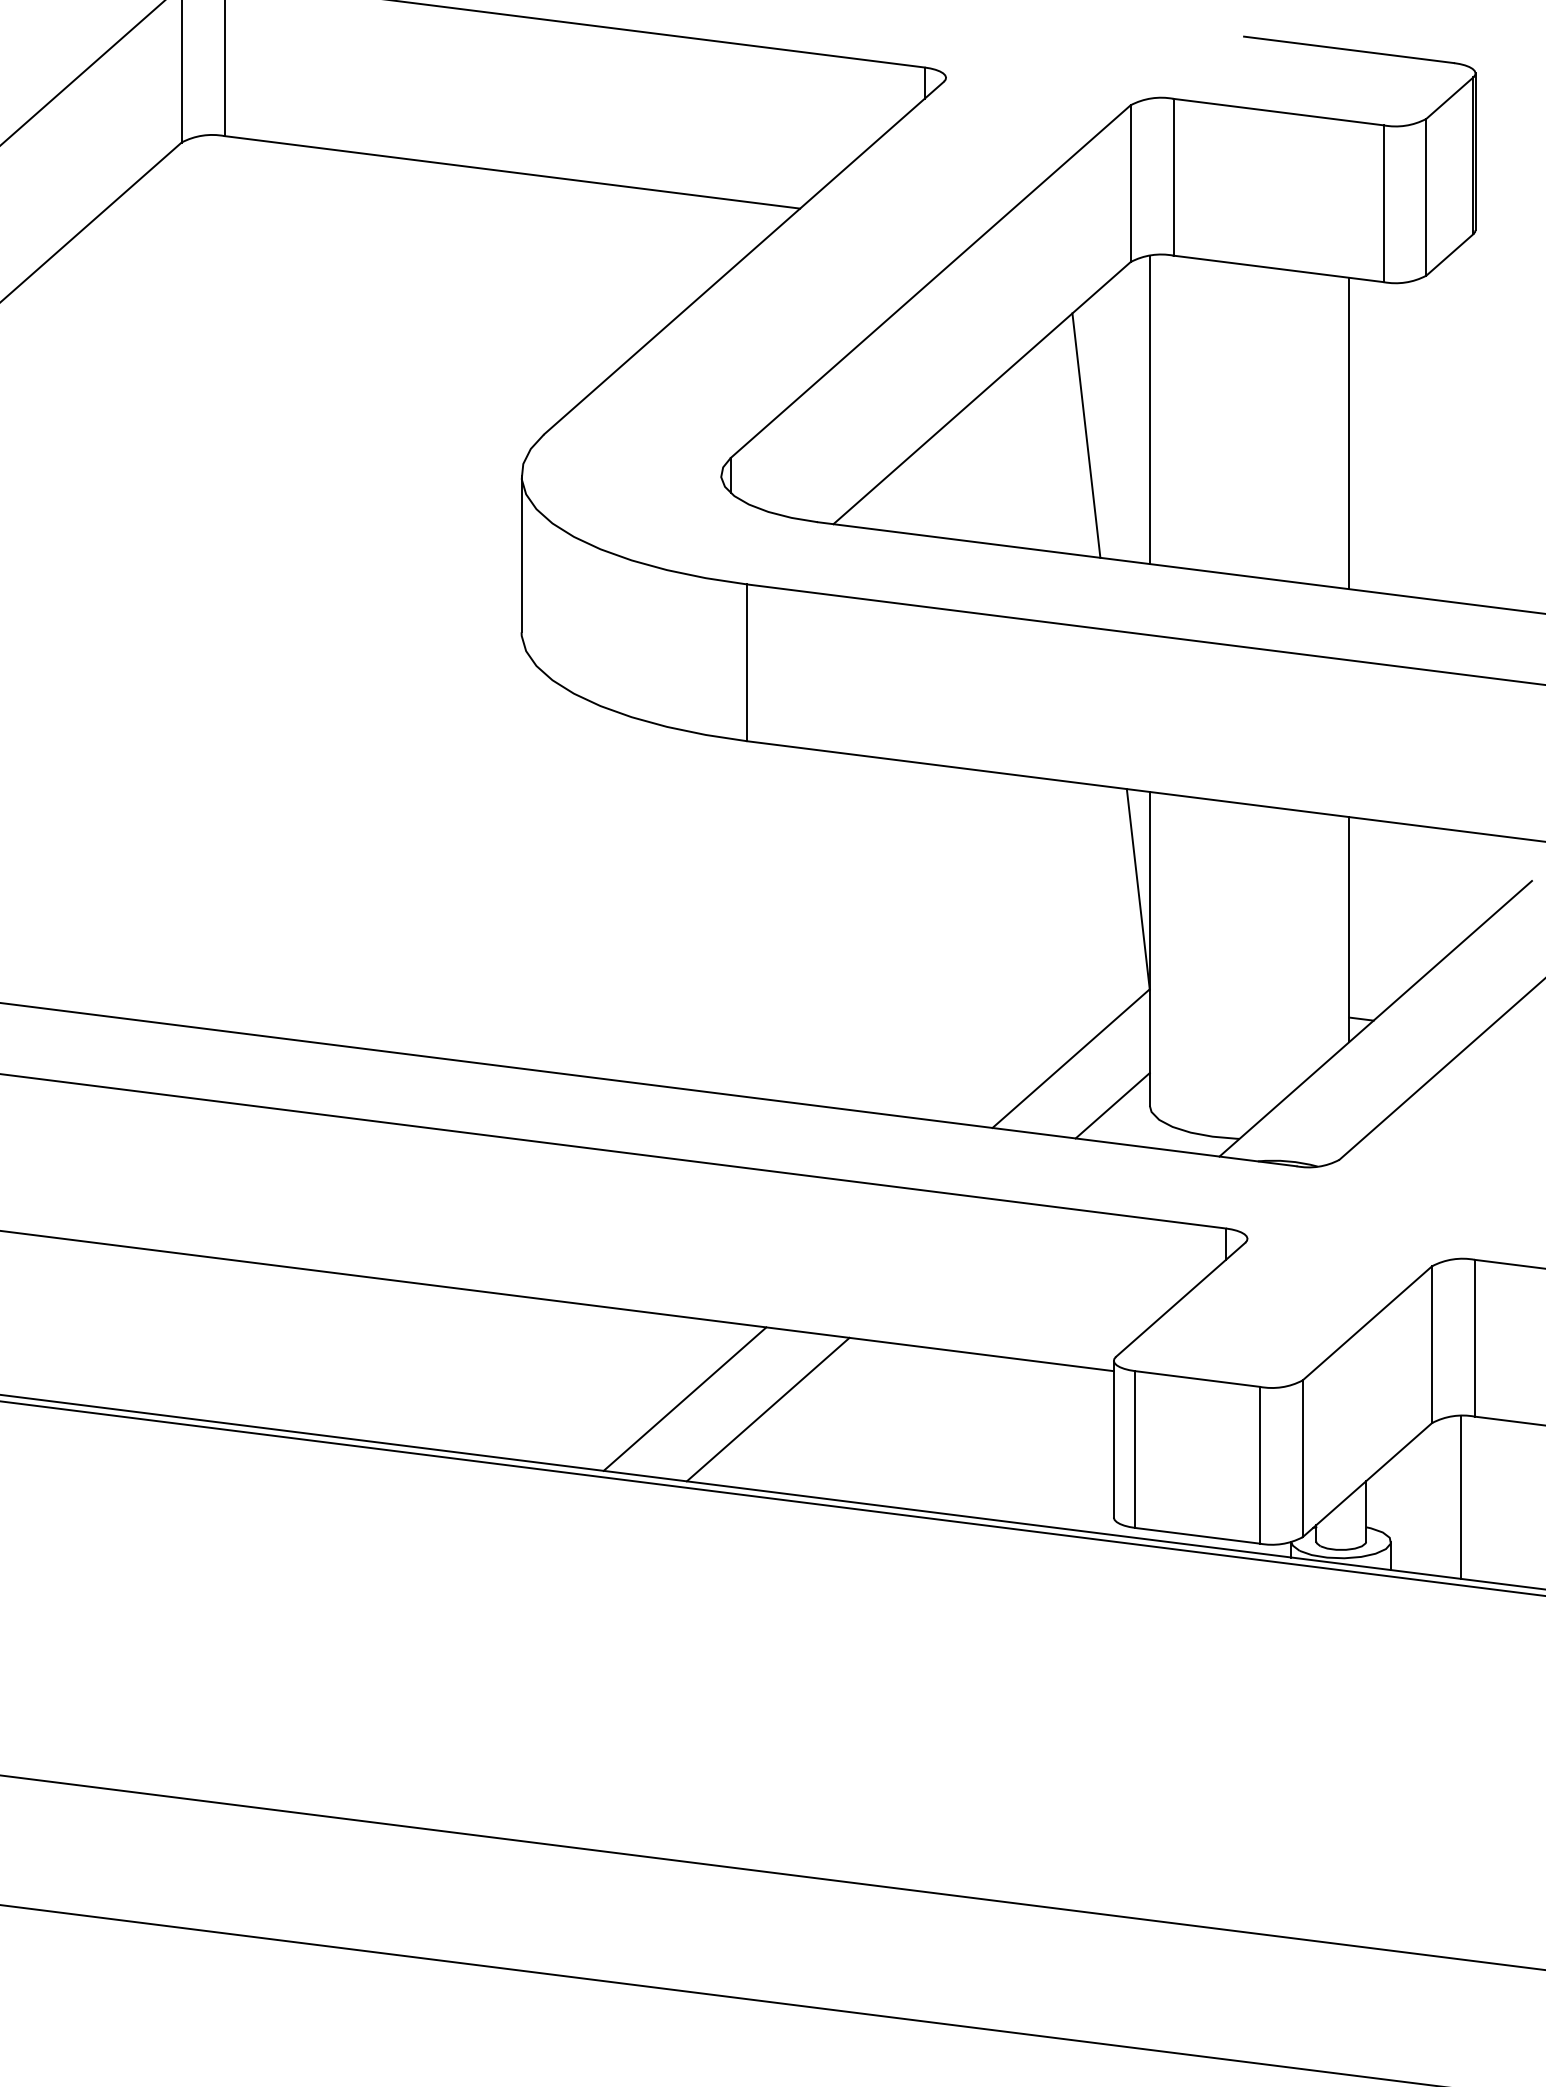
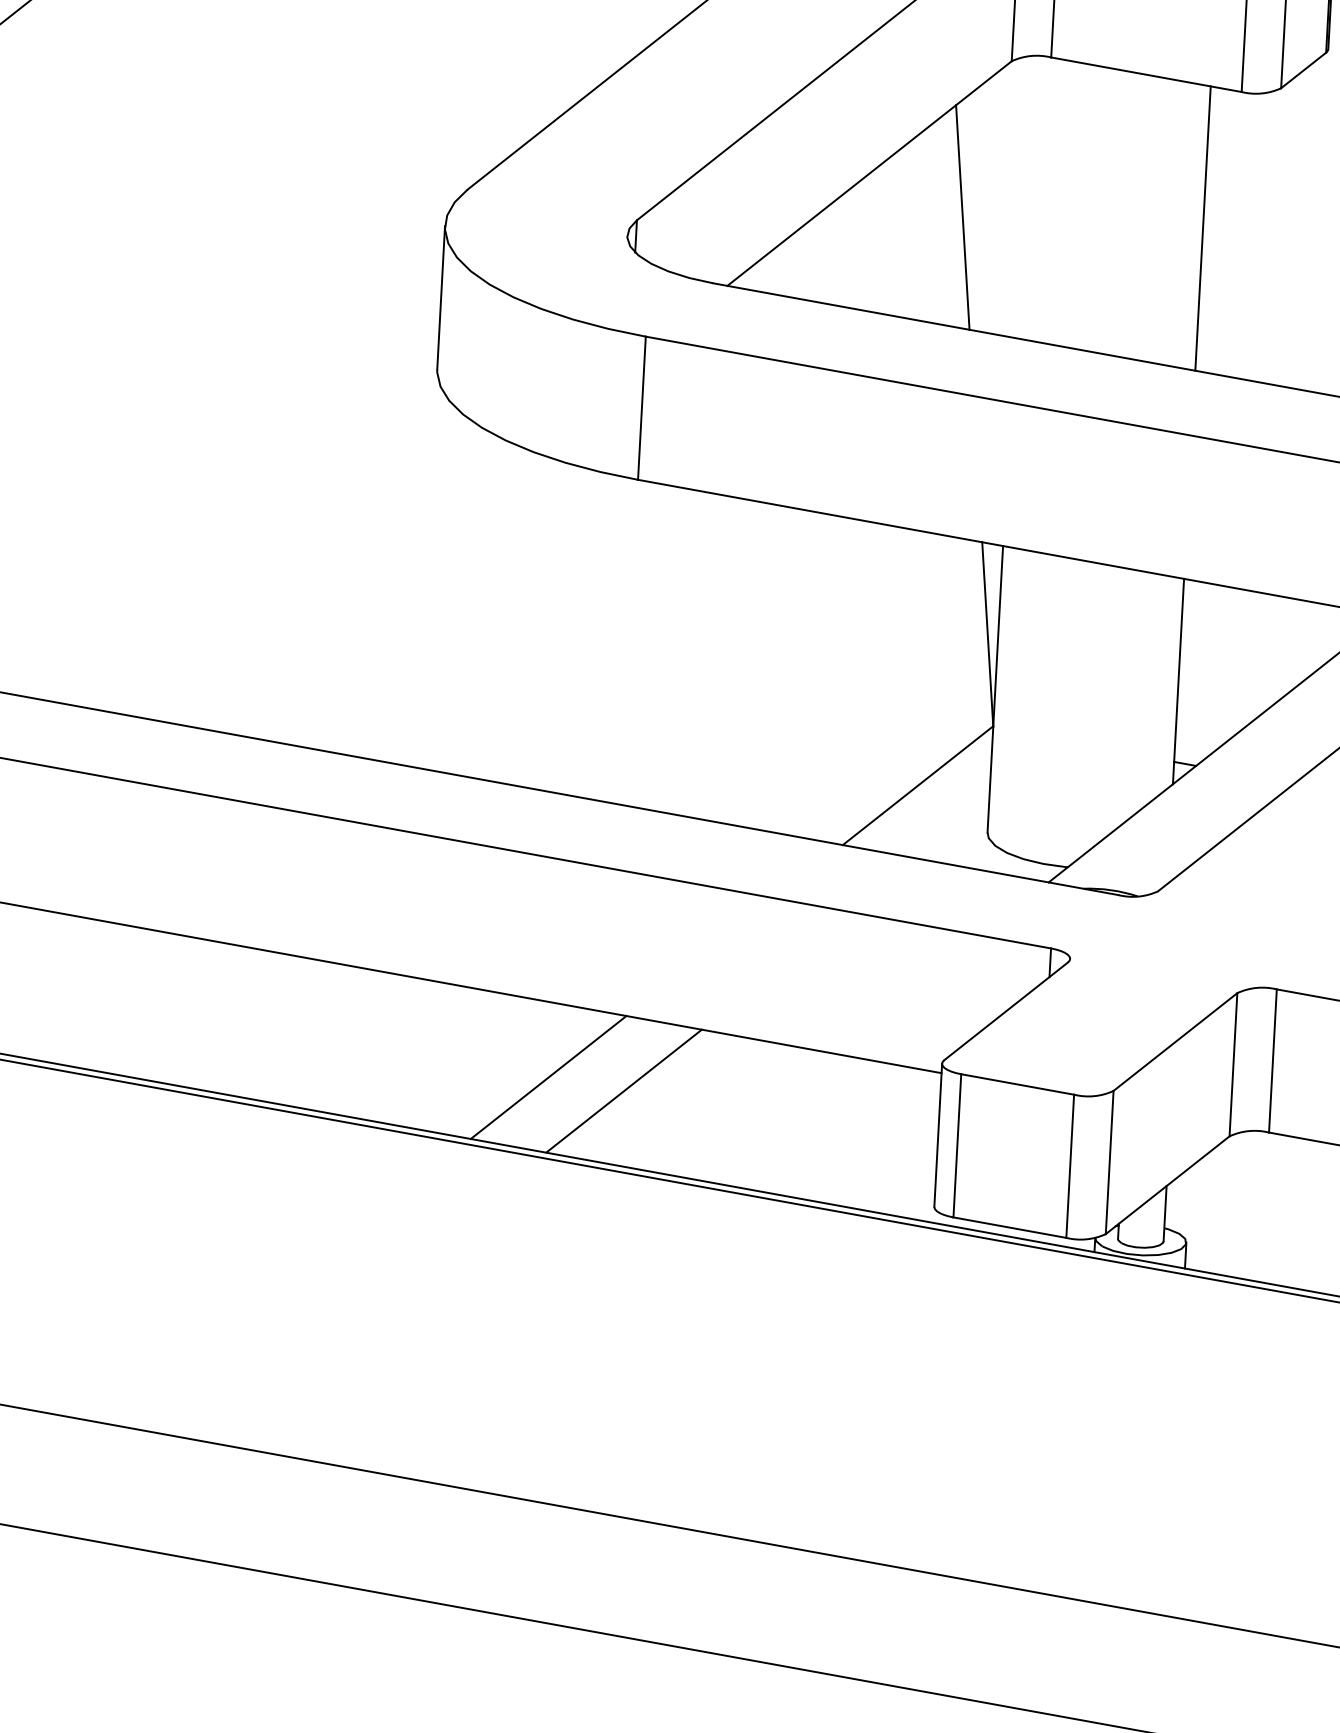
line: (1149, 409) -> (1021, 196), removed
line: (1112, 1105) -> (953, 830), removed
line: (1460, 1496) -> (1251, 1204), removed

